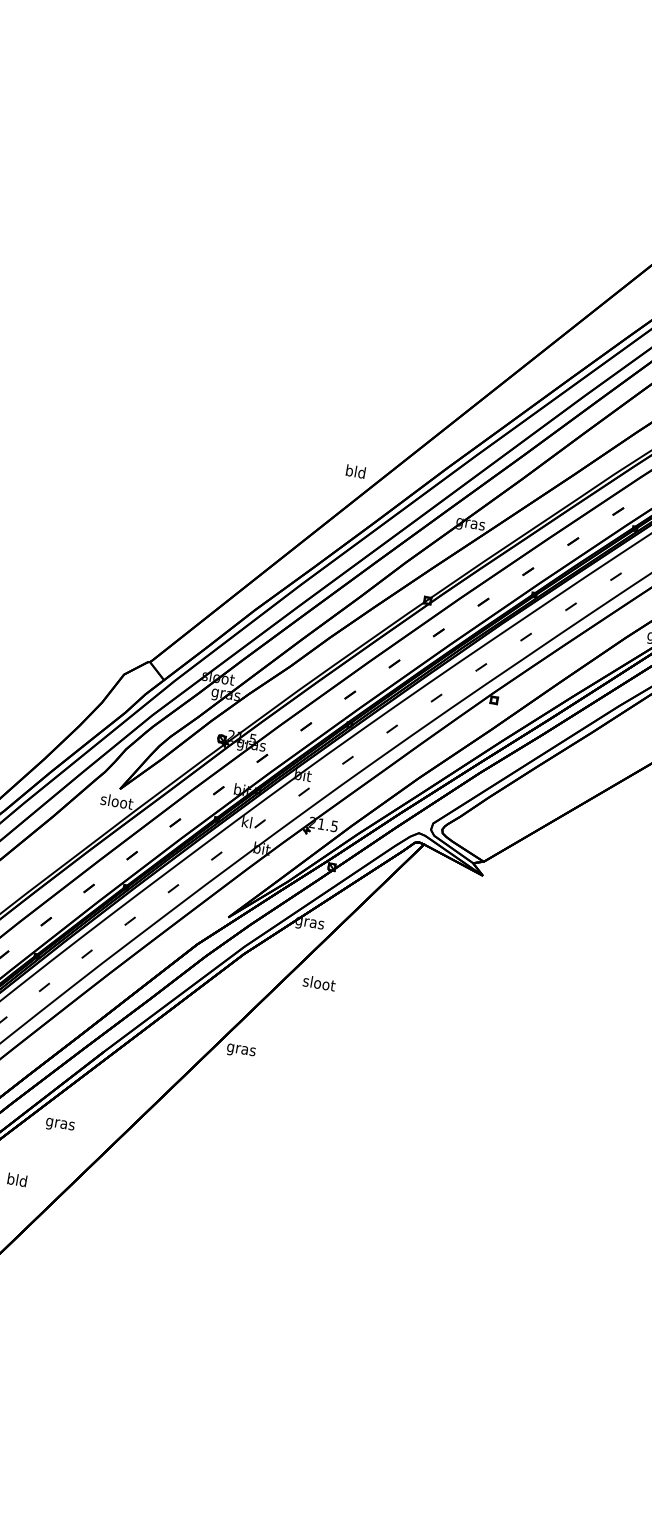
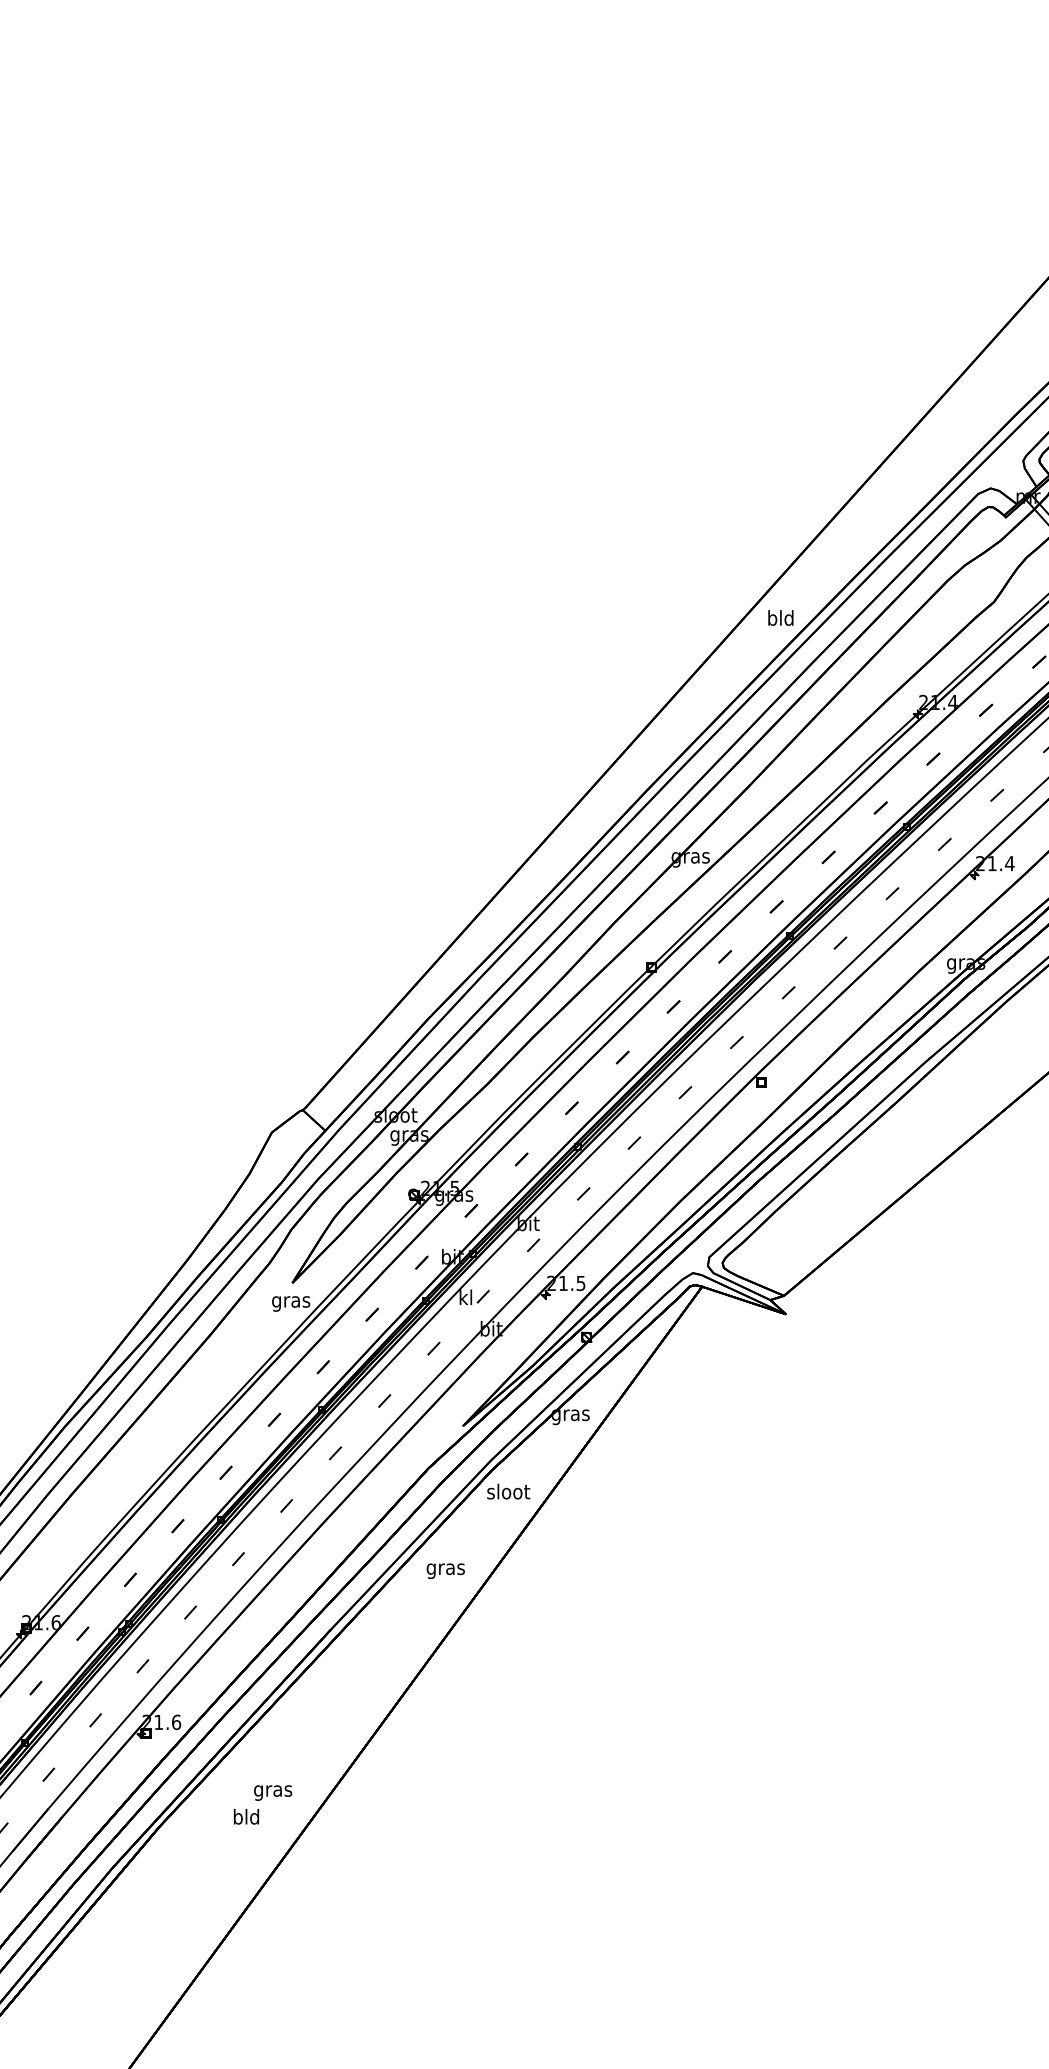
text: (355, 471) -> (780, 617), moved
text: (116, 802) -> (290, 1301), sloot -> gras
text: (319, 983) -> (508, 1491), moved
text: (240, 1050) -> (445, 1570), moved
text: (60, 1125) -> (273, 1792), moved

